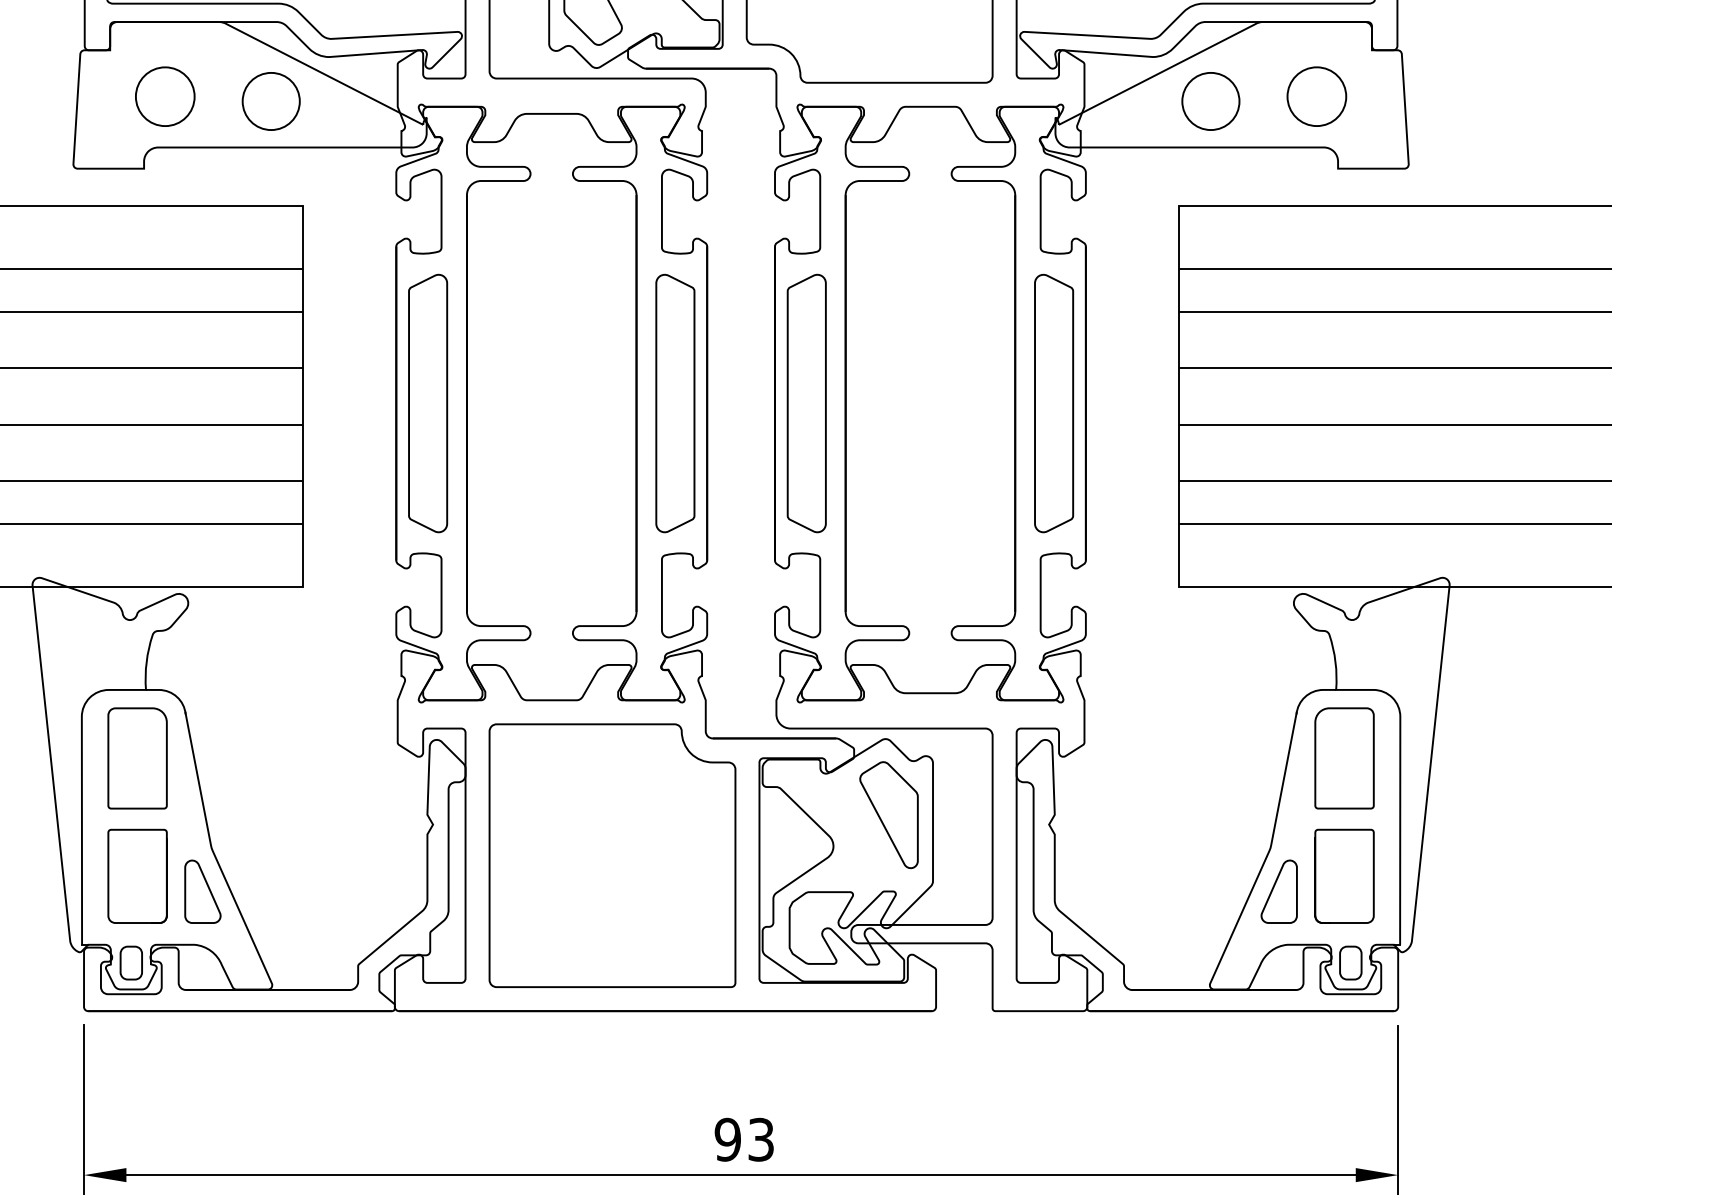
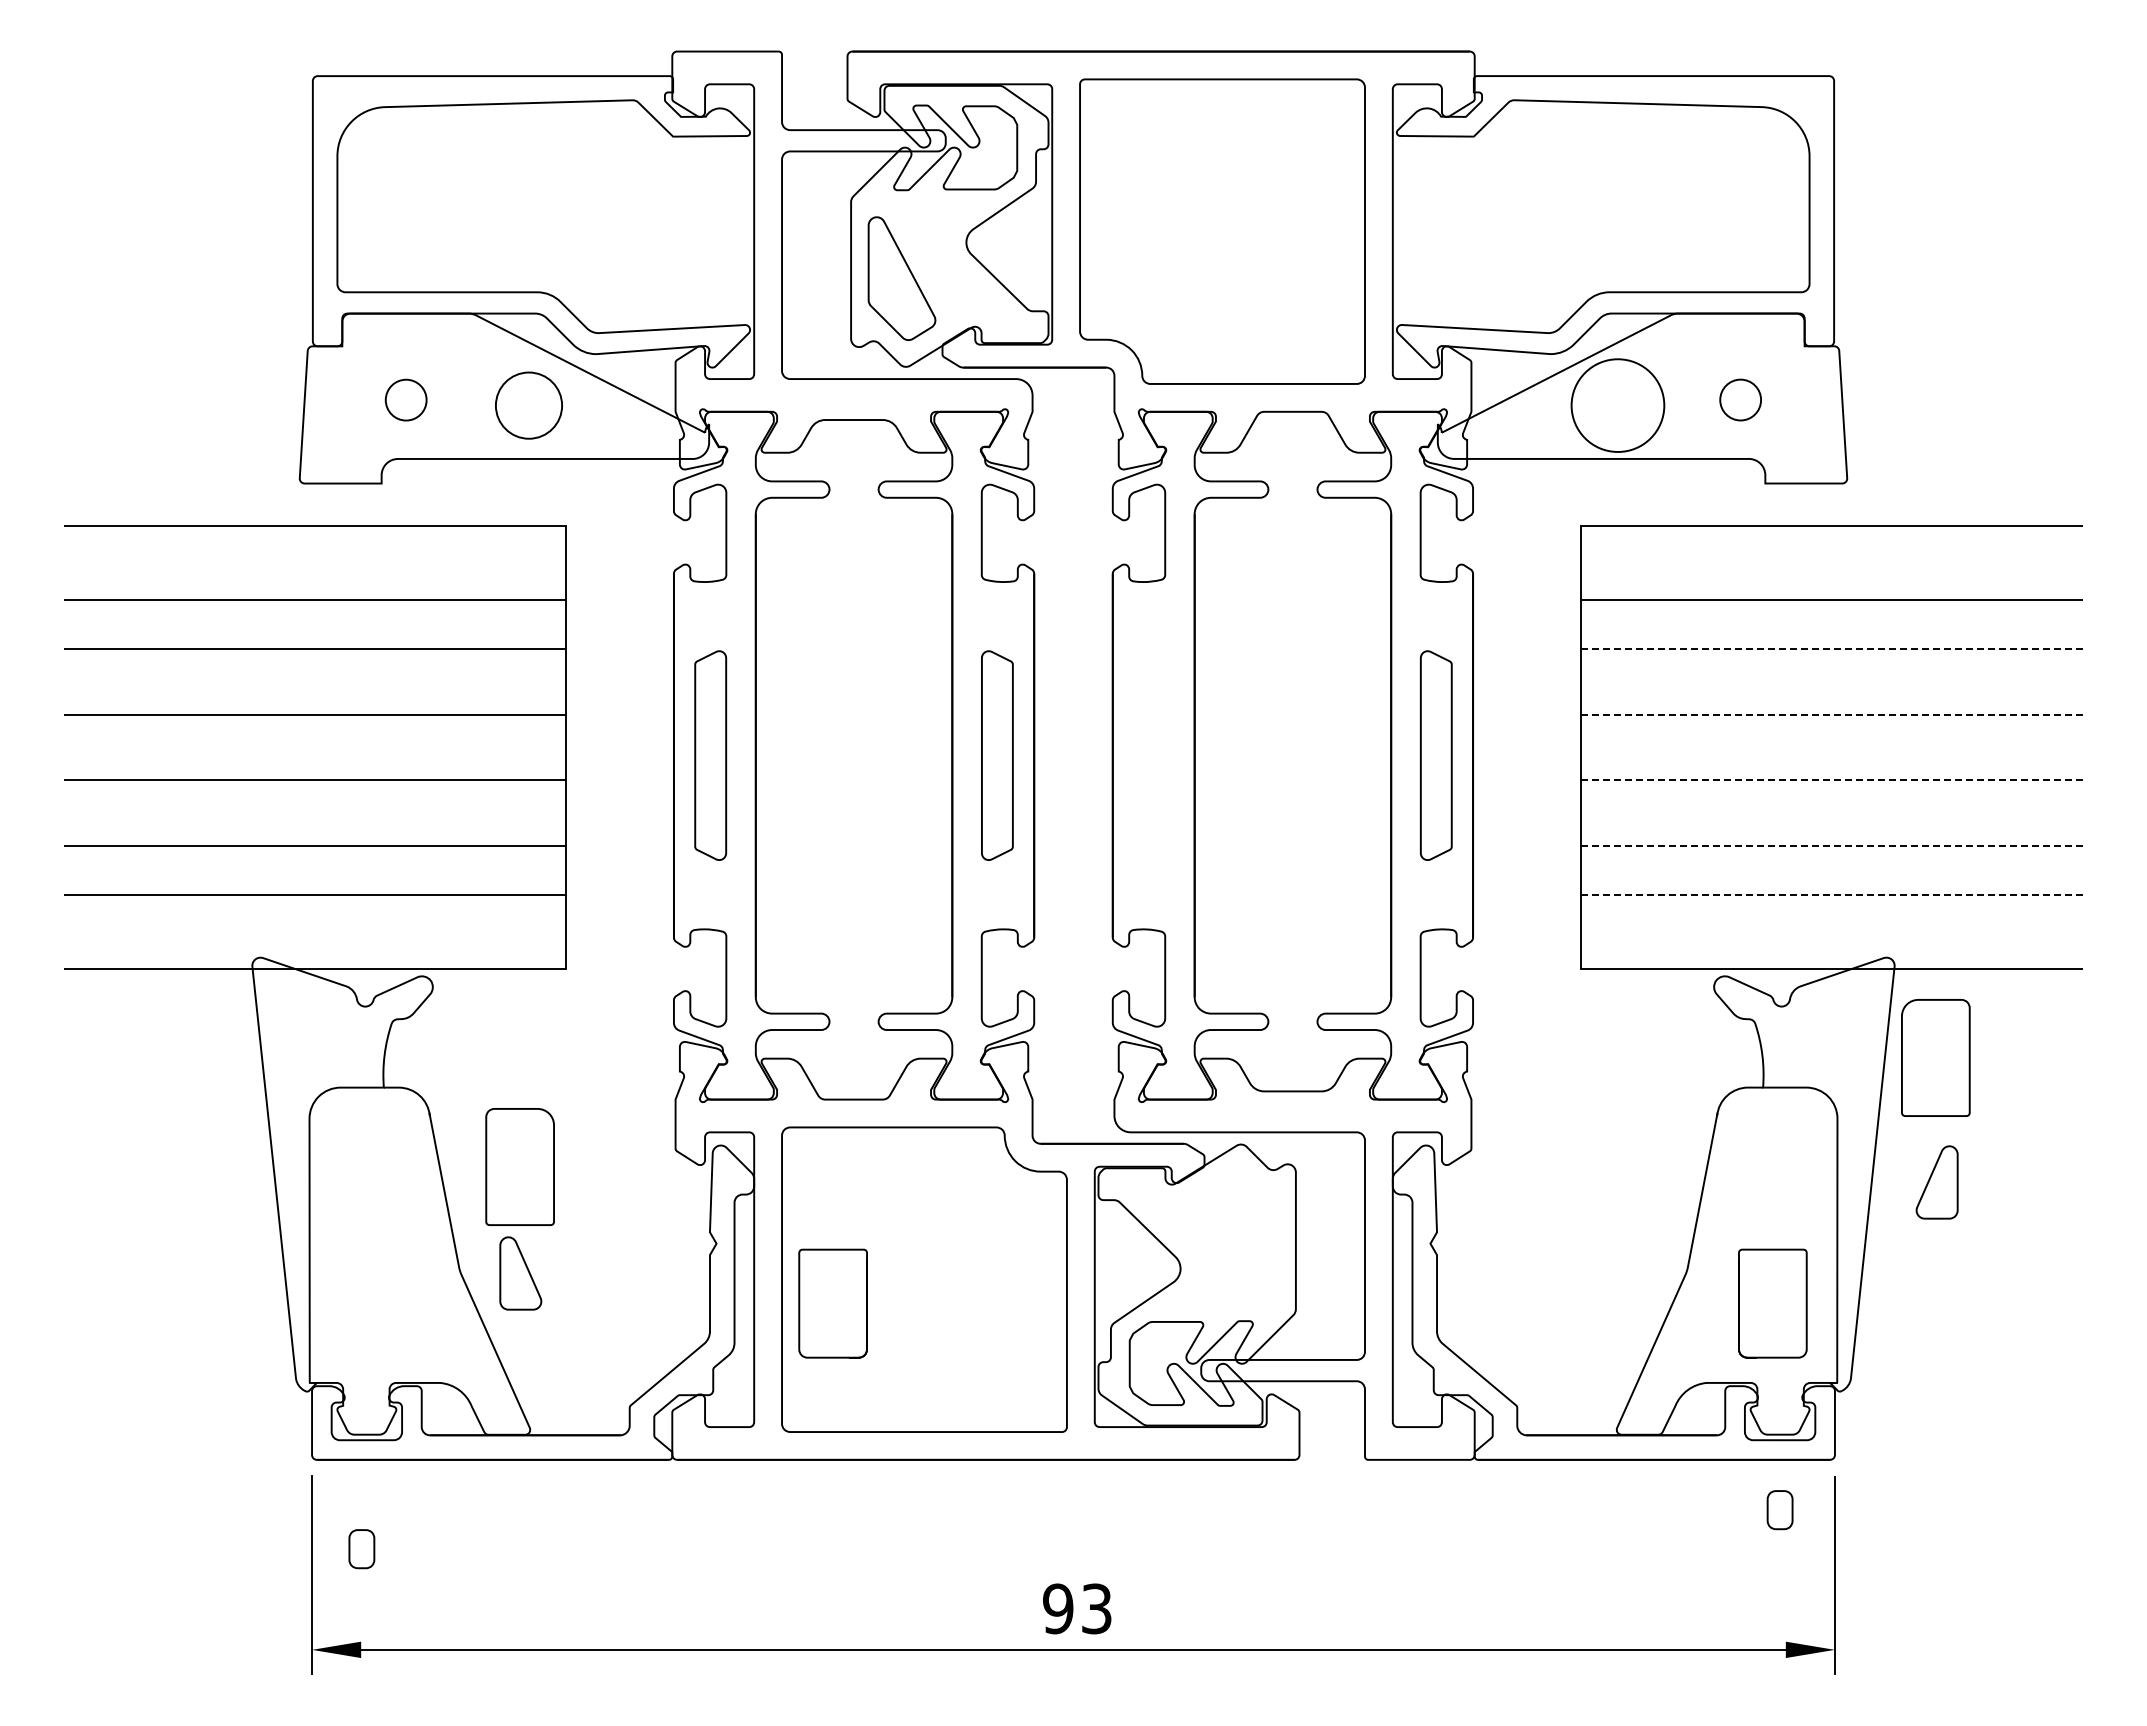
circle: (1316, 96) -> (1740, 399), size x0.6
circle: (165, 97) -> (406, 400), size x0.6
circle: (1210, 101) -> (1617, 405), size x1.4
line: (1395, 311) -> (1831, 649), solid -> dashed
line: (1395, 367) -> (1831, 714), solid -> dashed
part: (427, 403) -> (710, 755), size x0.7
part: (675, 403) -> (997, 755), size x0.7
part: (806, 403) -> (1149, 755), removed
part: (1054, 403) -> (1436, 755), size x0.7
line: (1395, 424) -> (1831, 780), solid -> dashed
line: (1395, 481) -> (1831, 845), solid -> dashed
line: (1395, 523) -> (1831, 894), solid -> dashed
part: (137, 758) -> (519, 1166), moved
part: (1344, 758) -> (1935, 1057), moved
part: (888, 814) -> (1244, 1232), removed
part: (137, 876) -> (832, 1303), moved
part: (202, 891) -> (520, 1273), moved
part: (1278, 891) -> (1936, 1182), moved
part: (131, 963) -> (361, 1549), moved
part: (1350, 963) -> (1779, 1510), moved

